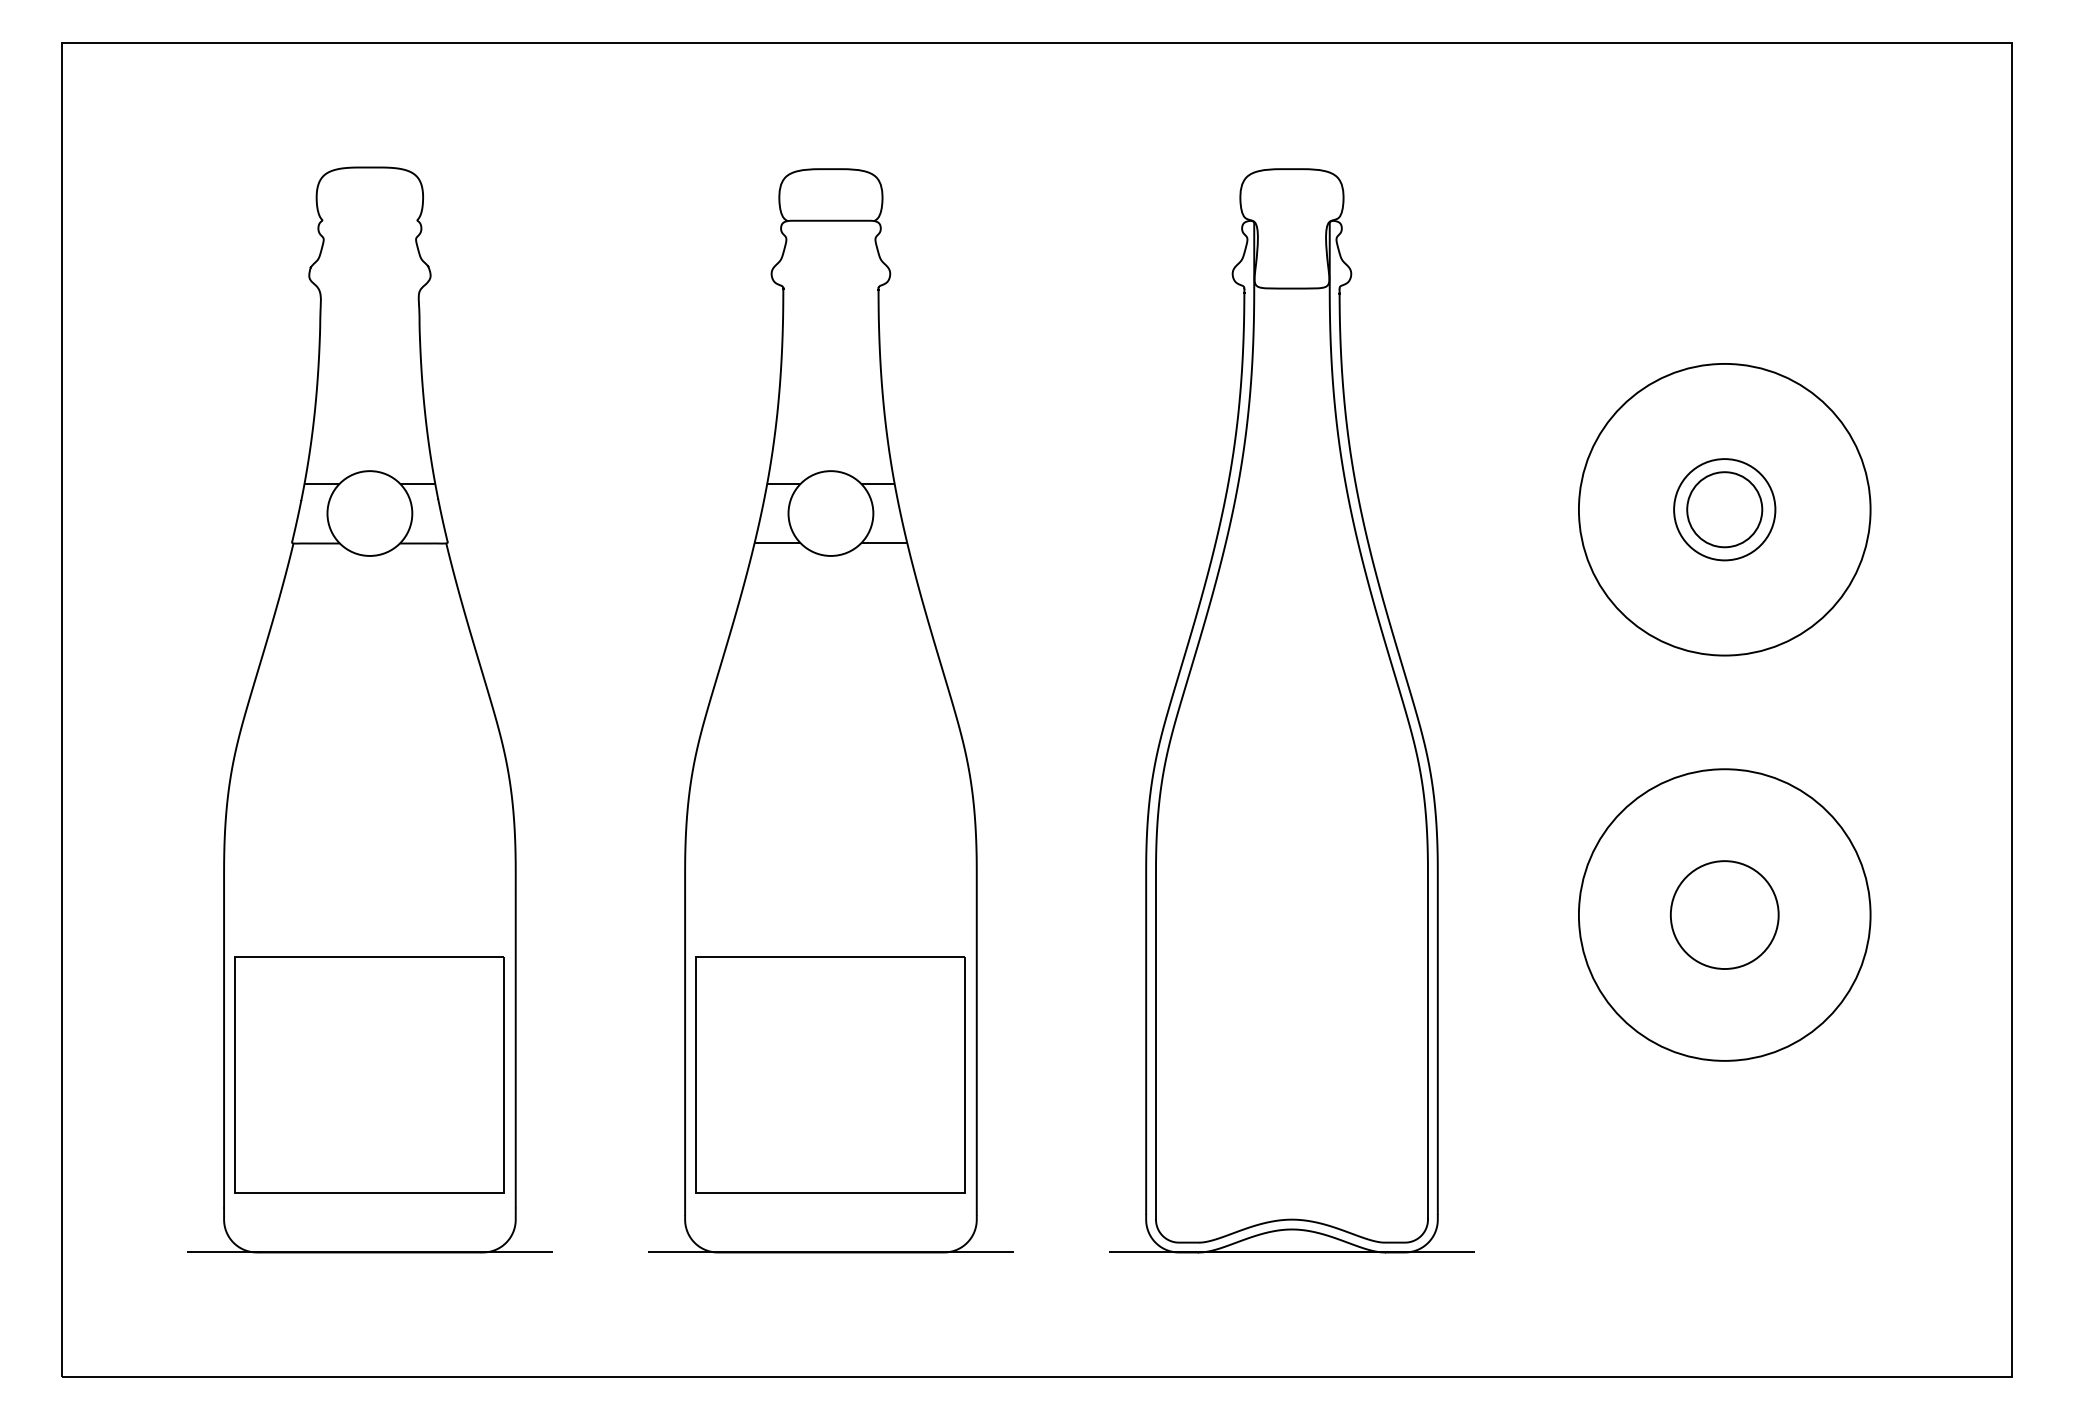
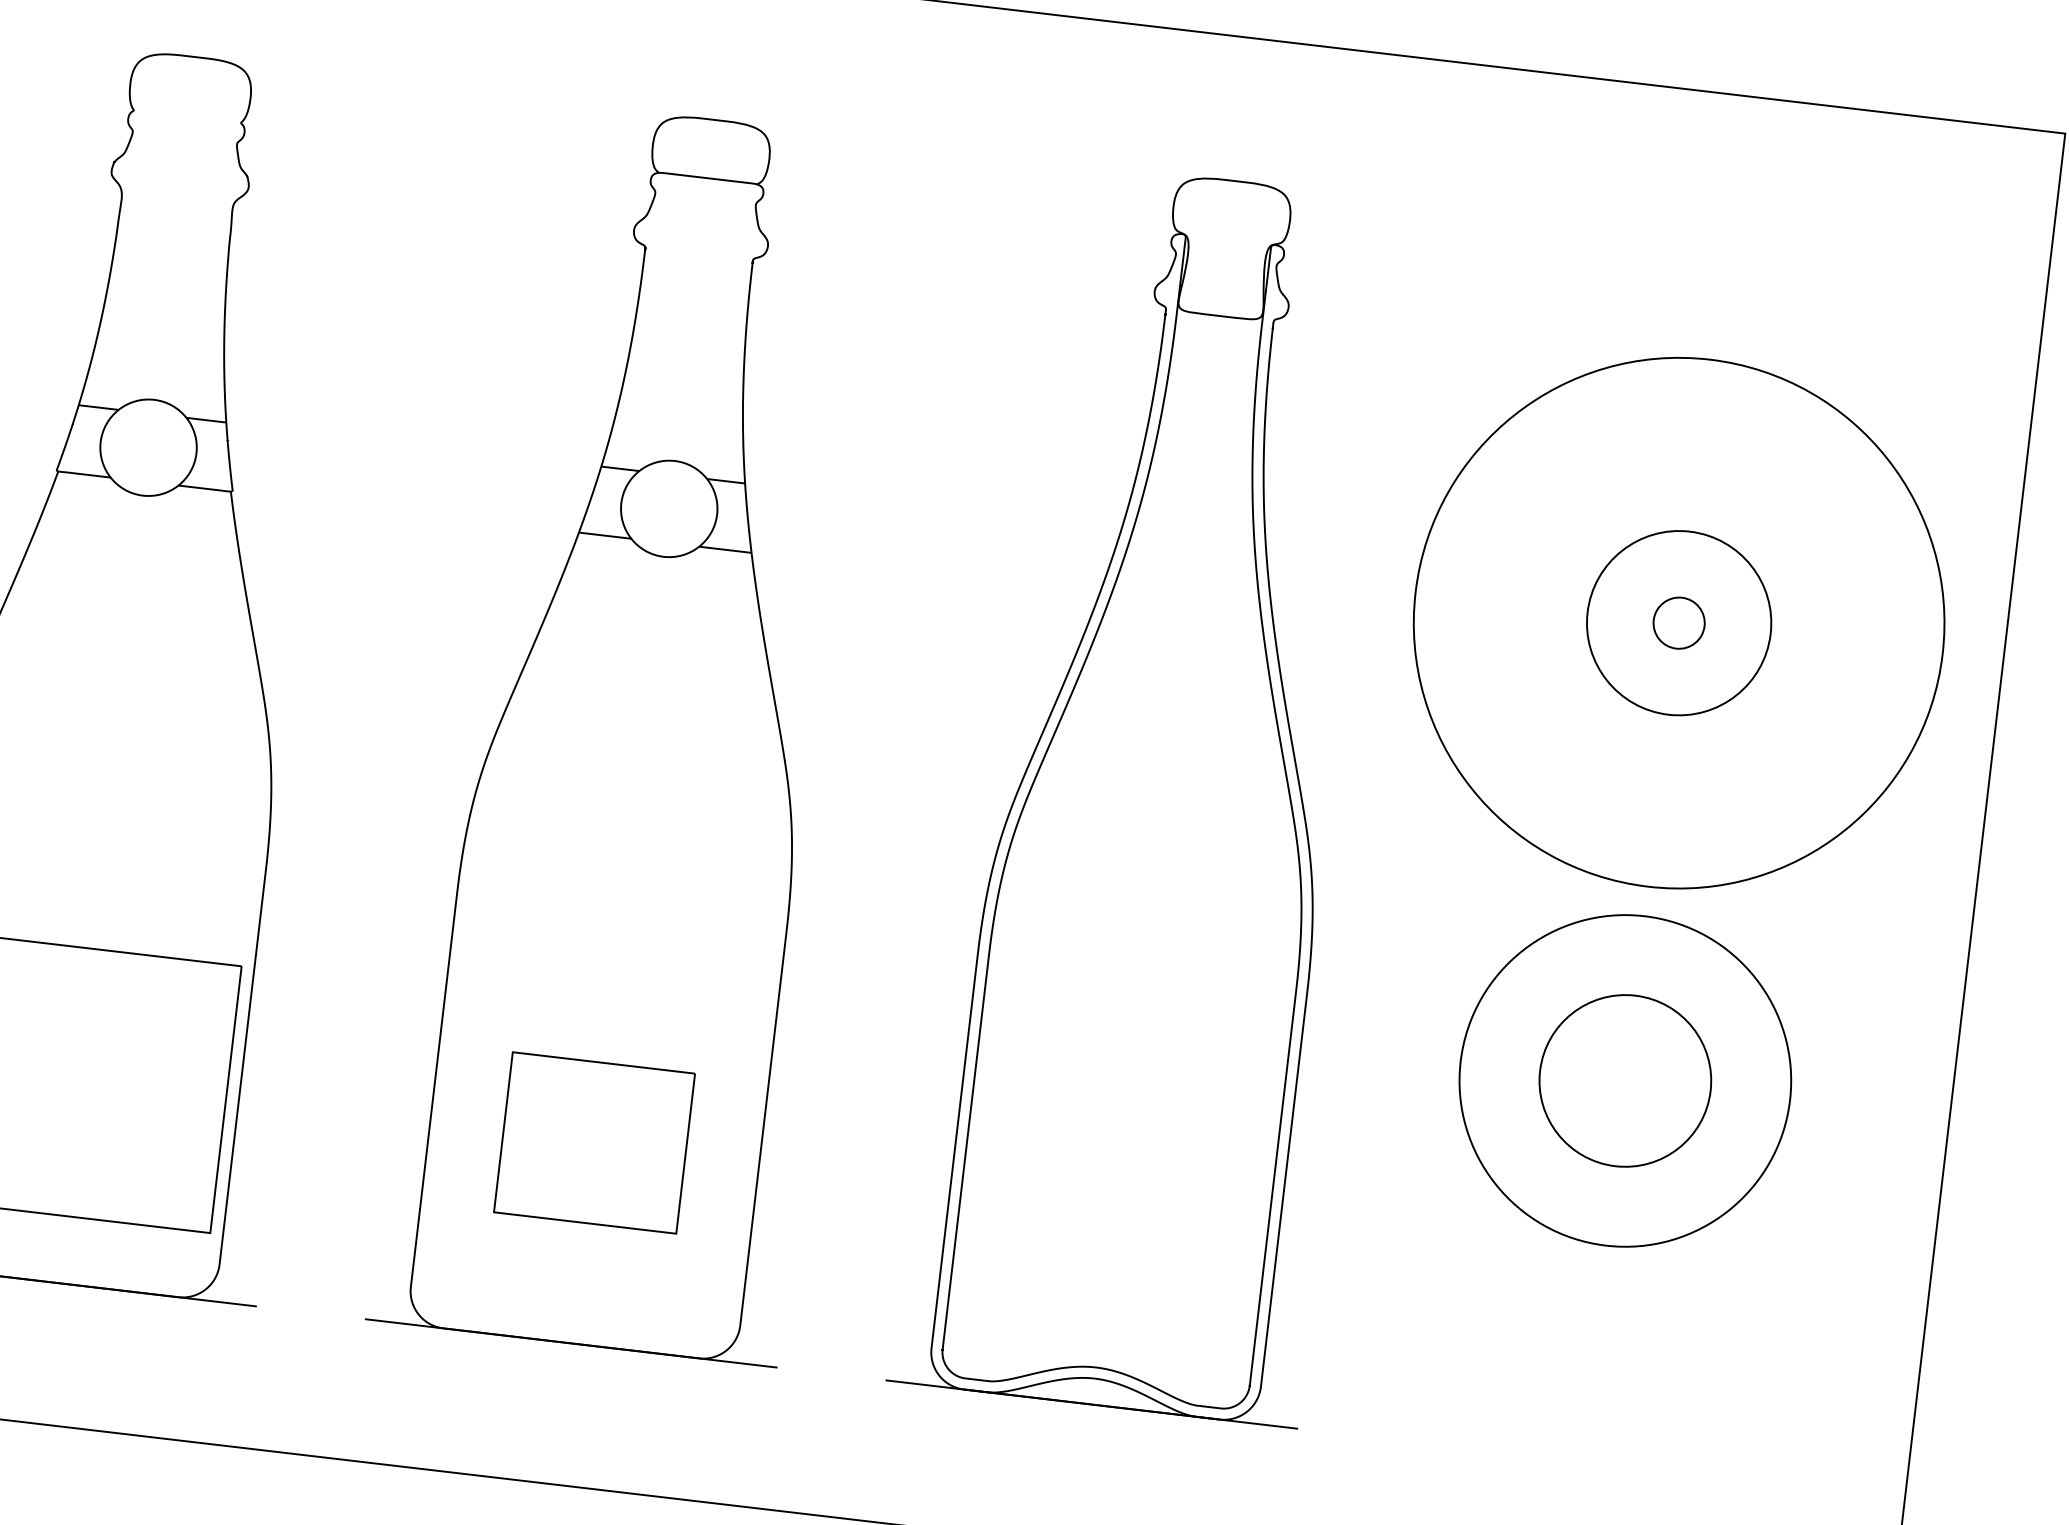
circle: (1724, 509) -> (1678, 622), size x0.6
circle: (1724, 509) -> (1678, 622), size x1.6
circle: (1724, 509) -> (1678, 622), size x1.6
circle: (1724, 915) -> (1625, 1081), size x1.4
part: (830, 1074) -> (594, 1142), size x0.6

